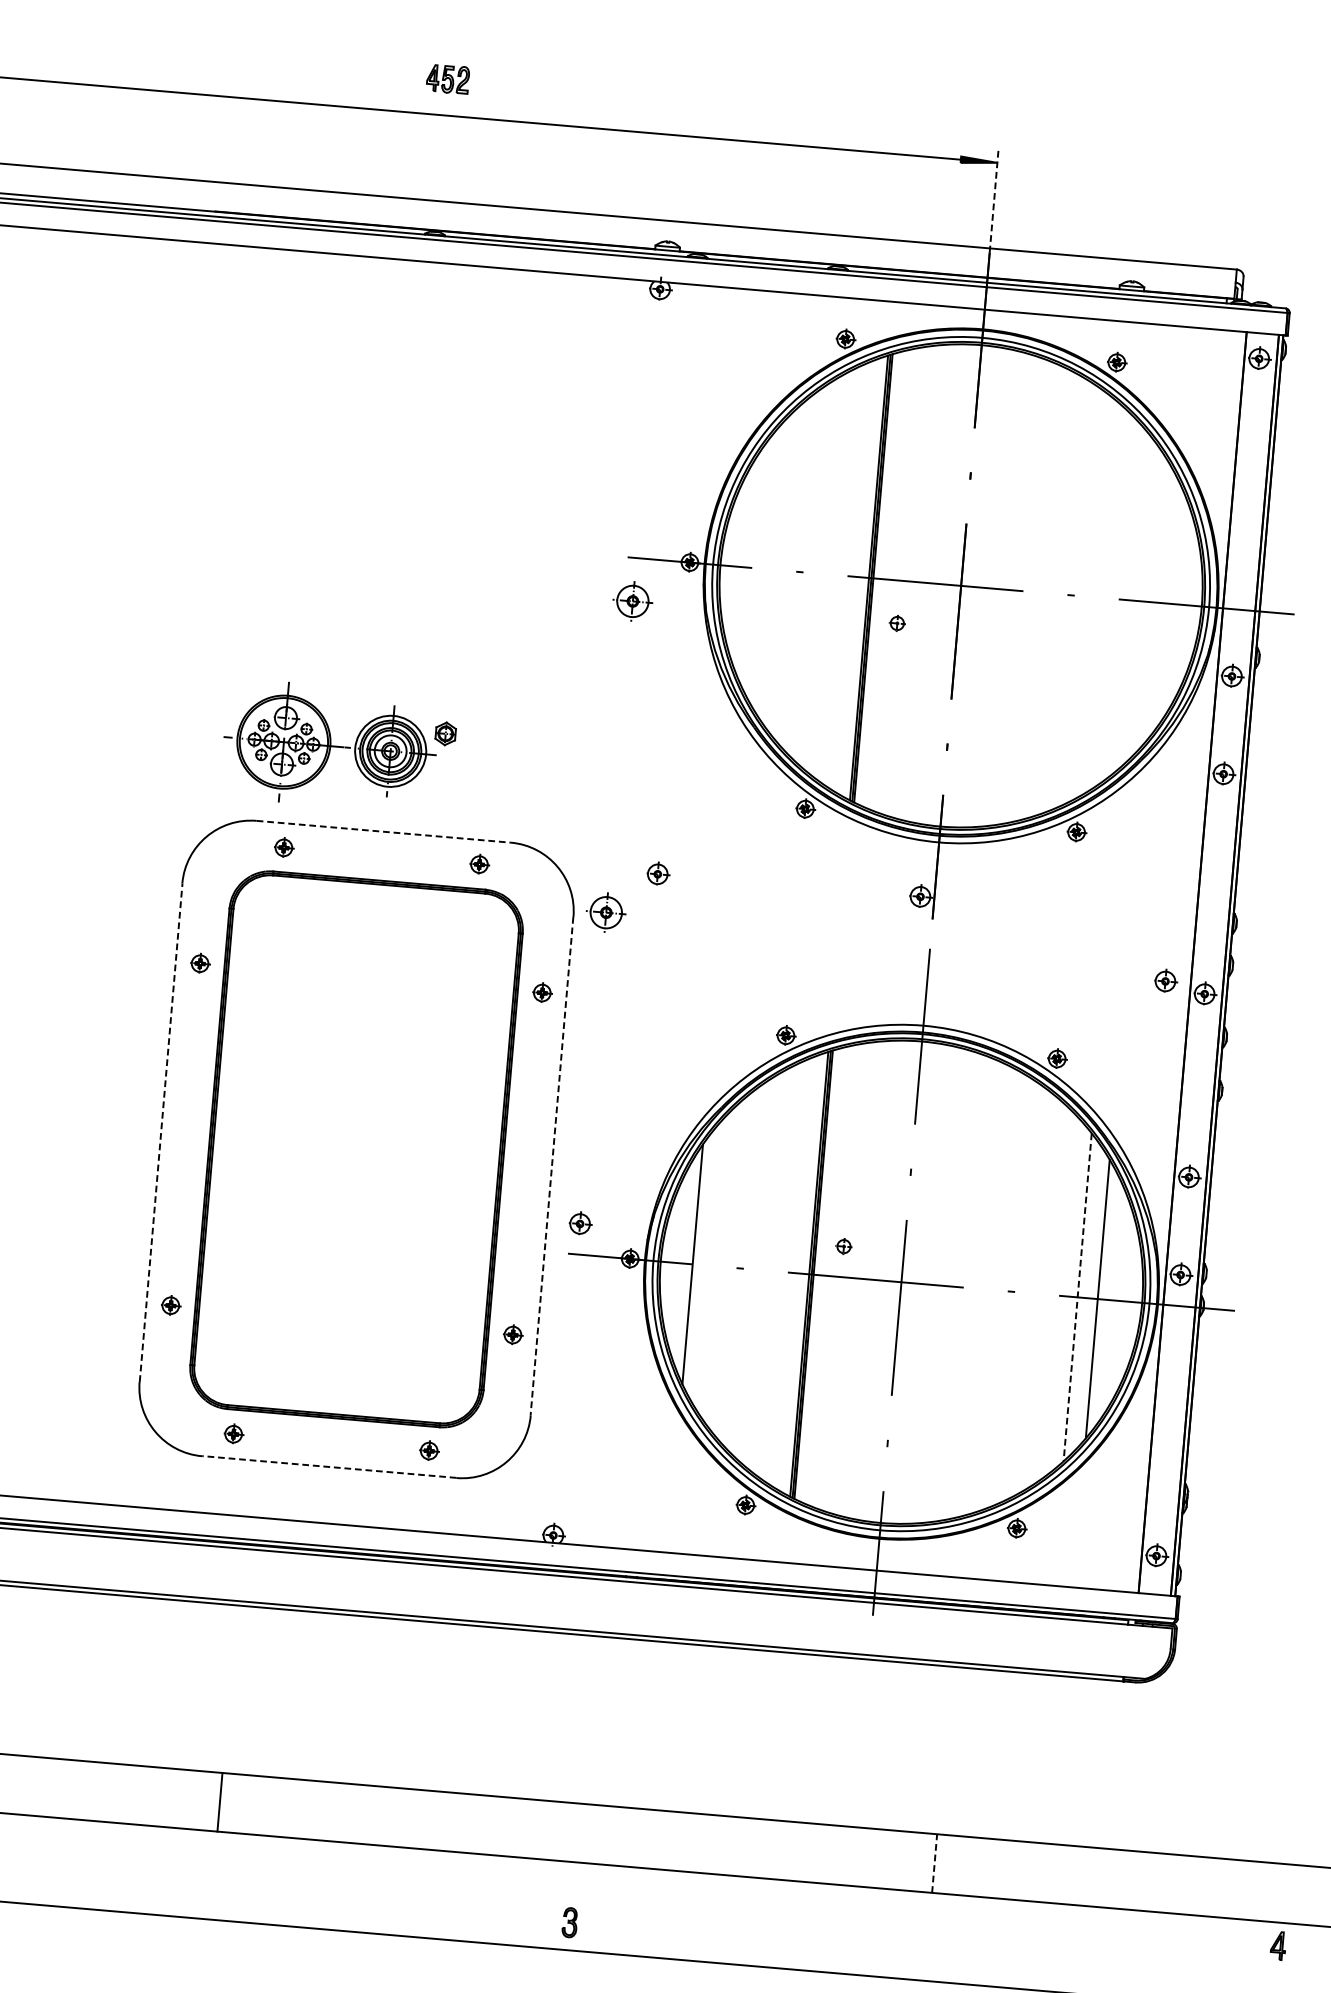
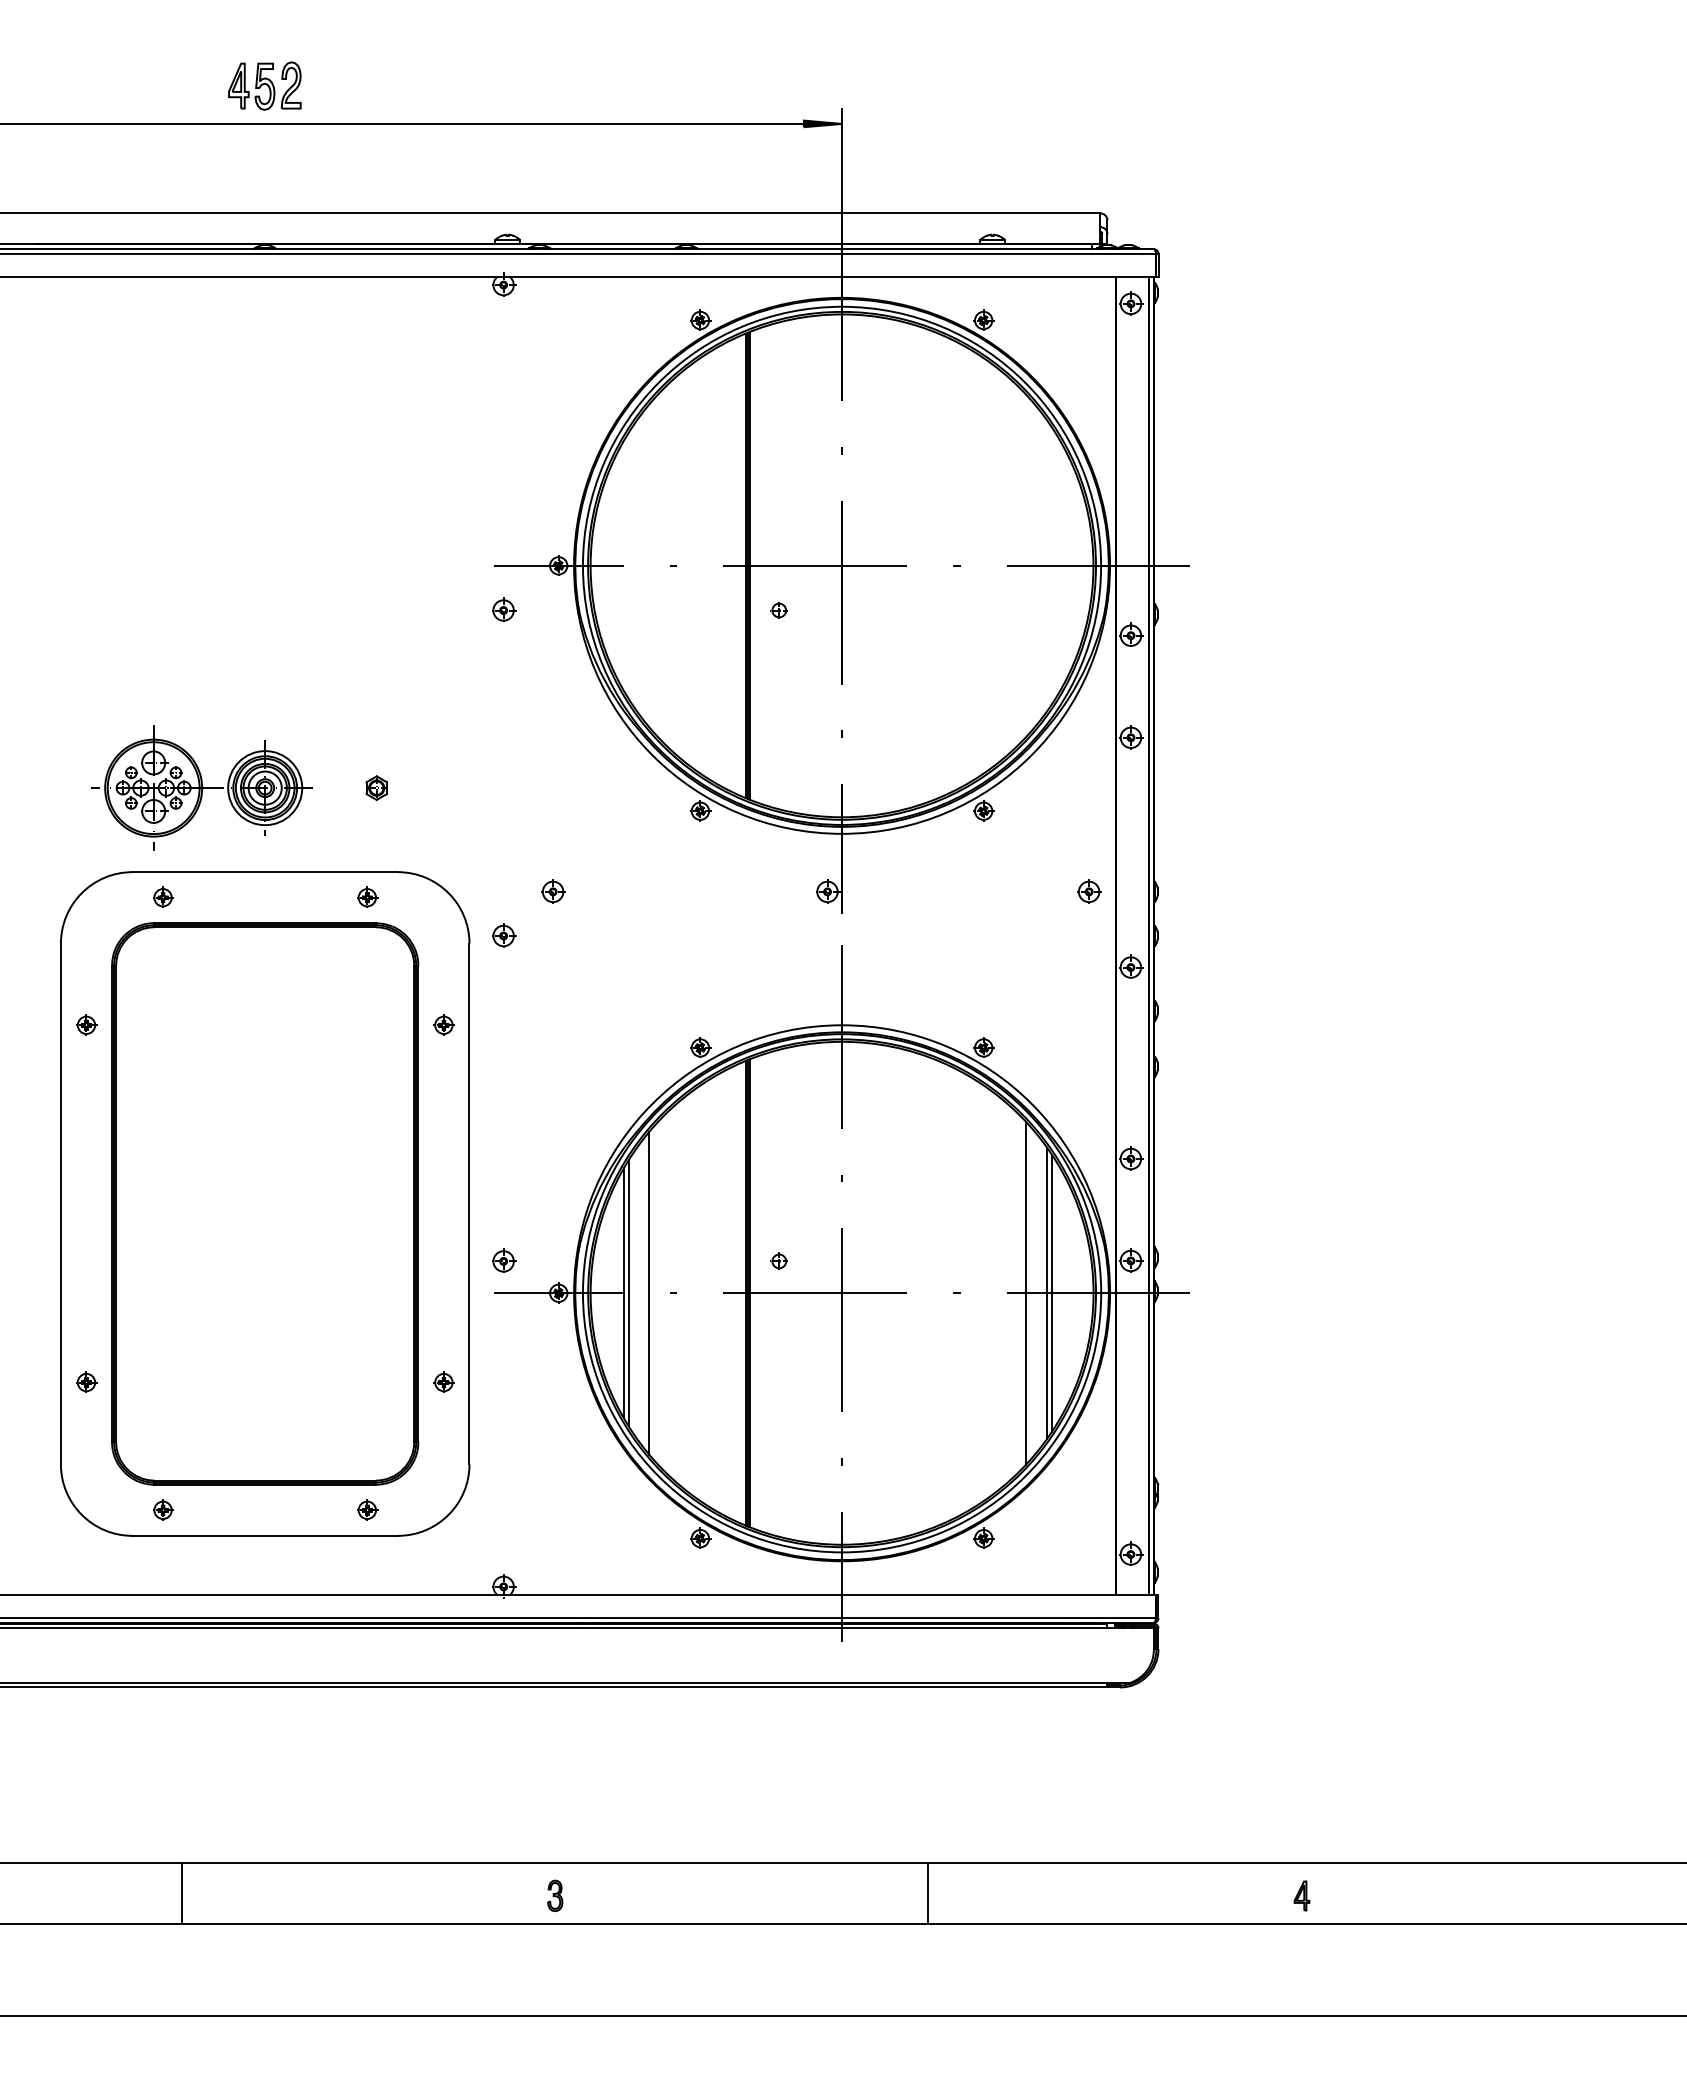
part: (447, 78) -> (264, 85), size x1.67
line: (994, 199) -> (842, 162), dashed -> solid
part: (634, 599) -> (504, 609), size x0.62
part: (445, 733) -> (376, 787), moved
line: (384, 832) -> (265, 872), dashed -> solid
part: (607, 912) -> (504, 935), size x0.62
part: (1165, 981) -> (1089, 891), moved
line: (161, 1132) -> (61, 1203), dashed -> solid
line: (552, 1166) -> (469, 1204), dashed -> solid
line: (696, 1264) -> (628, 1293), added
line: (717, 1265) -> (649, 1292), added
line: (1077, 1297) -> (1026, 1293), dashed -> solid
line: (1101, 1299) -> (1051, 1293), added
line: (329, 1466) -> (265, 1535), dashed -> solid
line: (934, 1863) -> (928, 1893), dashed -> solid
part: (570, 1922) -> (555, 1895), moved
part: (1277, 1945) -> (1301, 1895), moved

